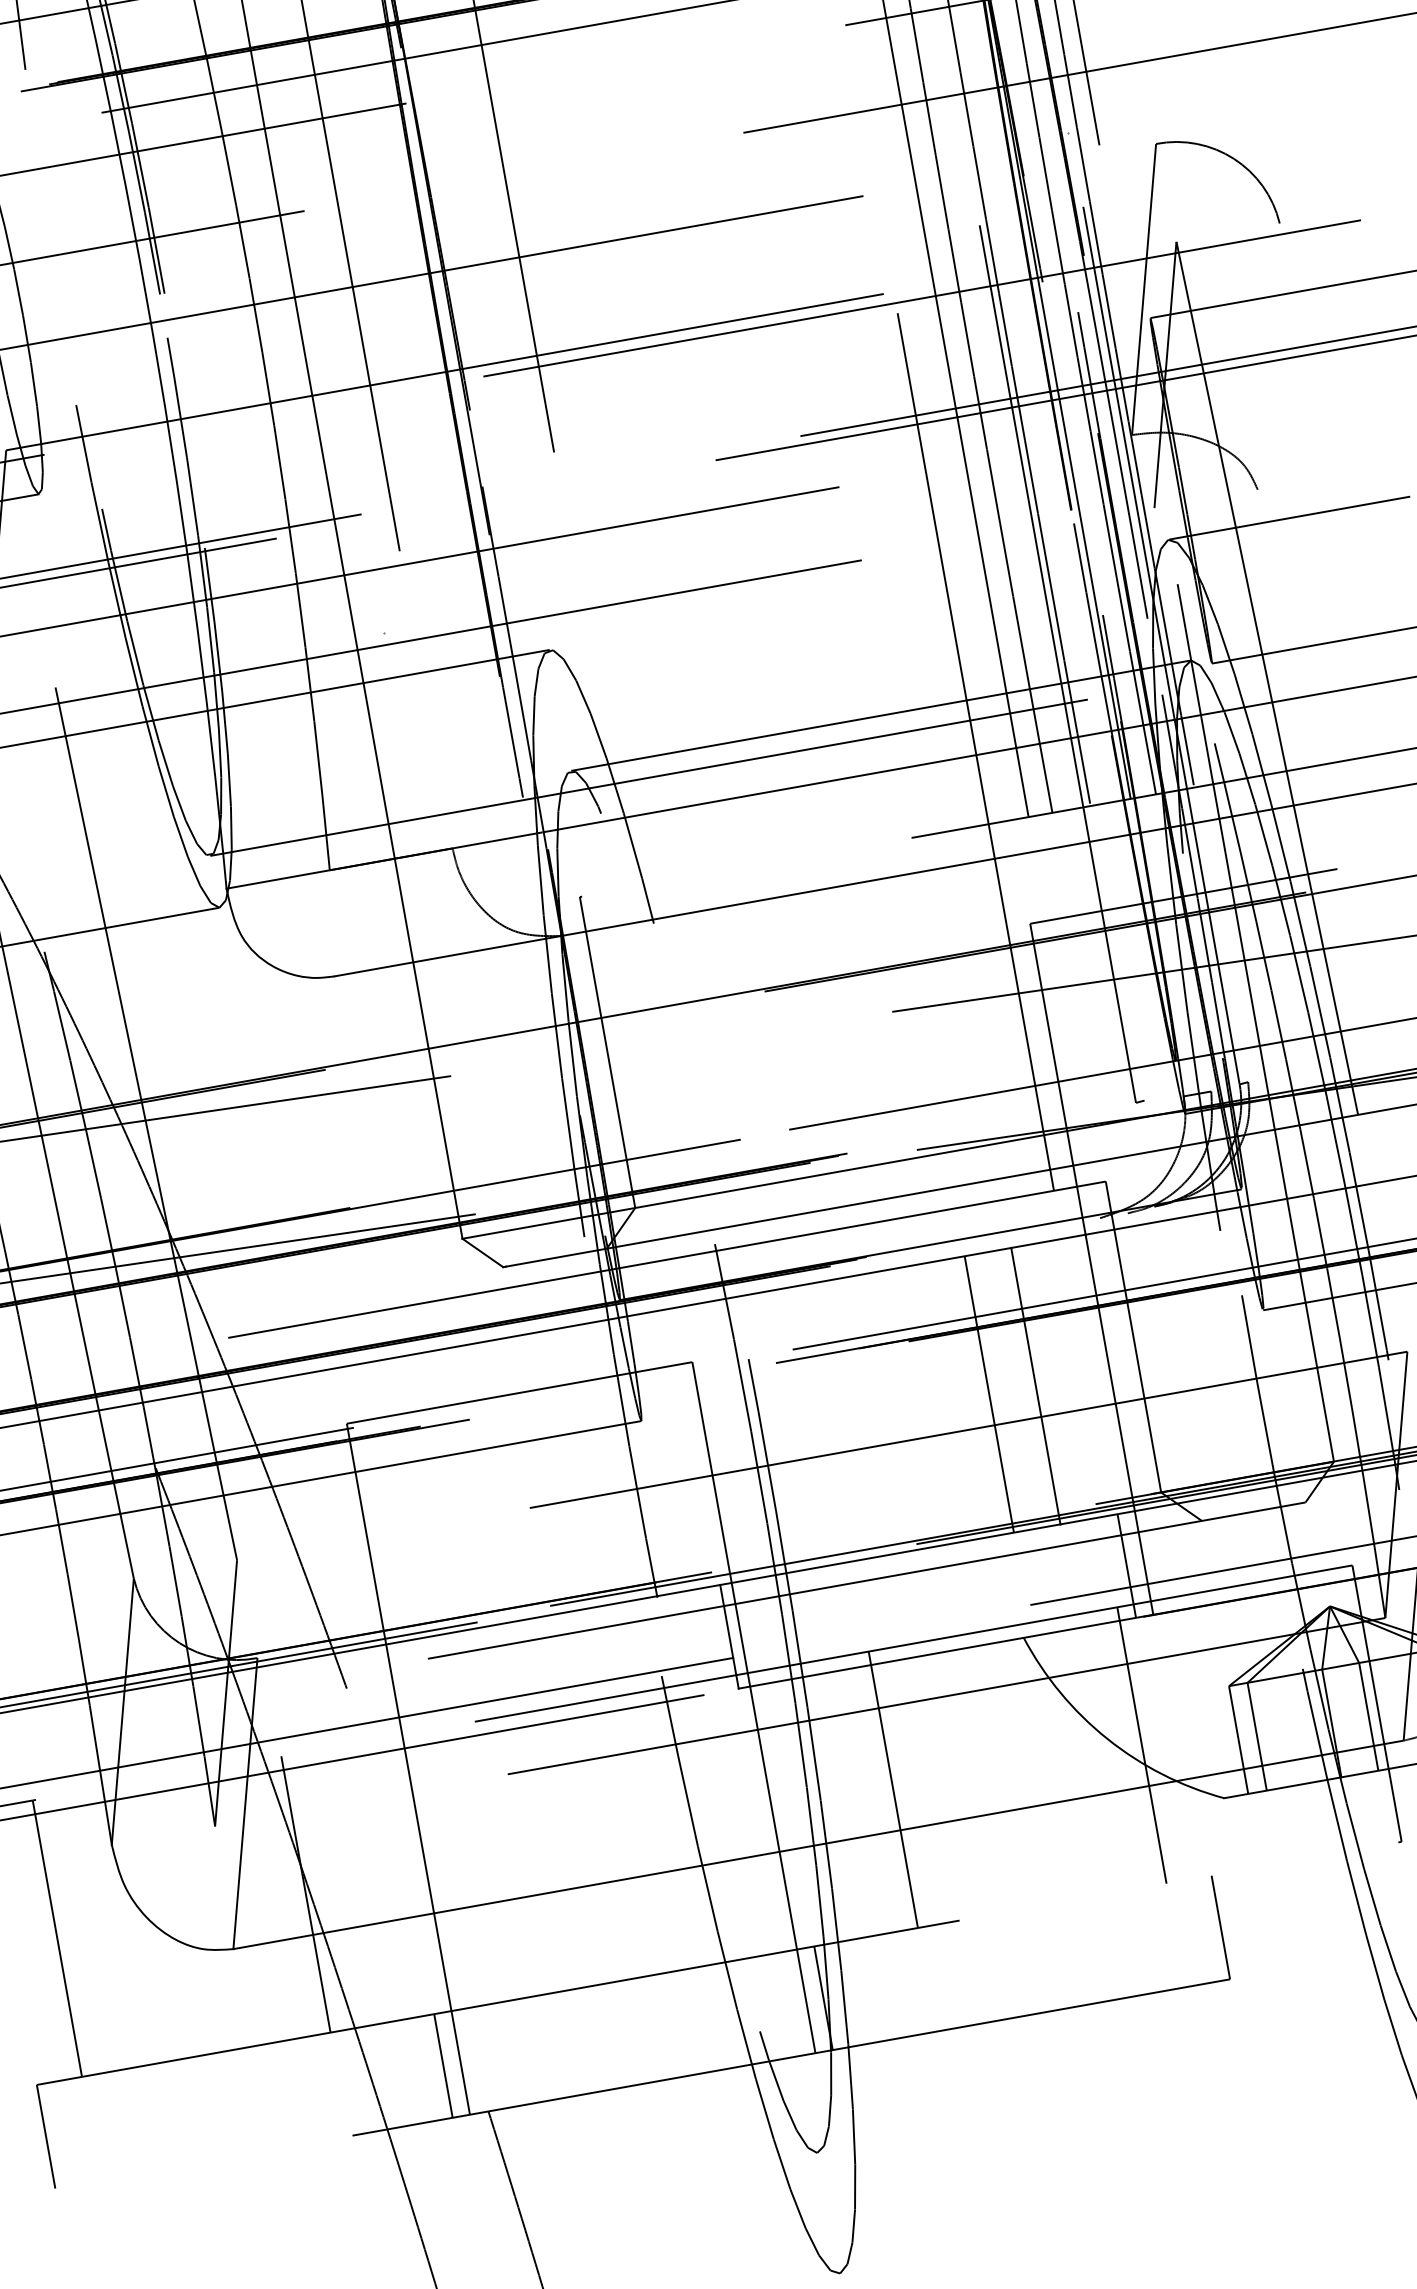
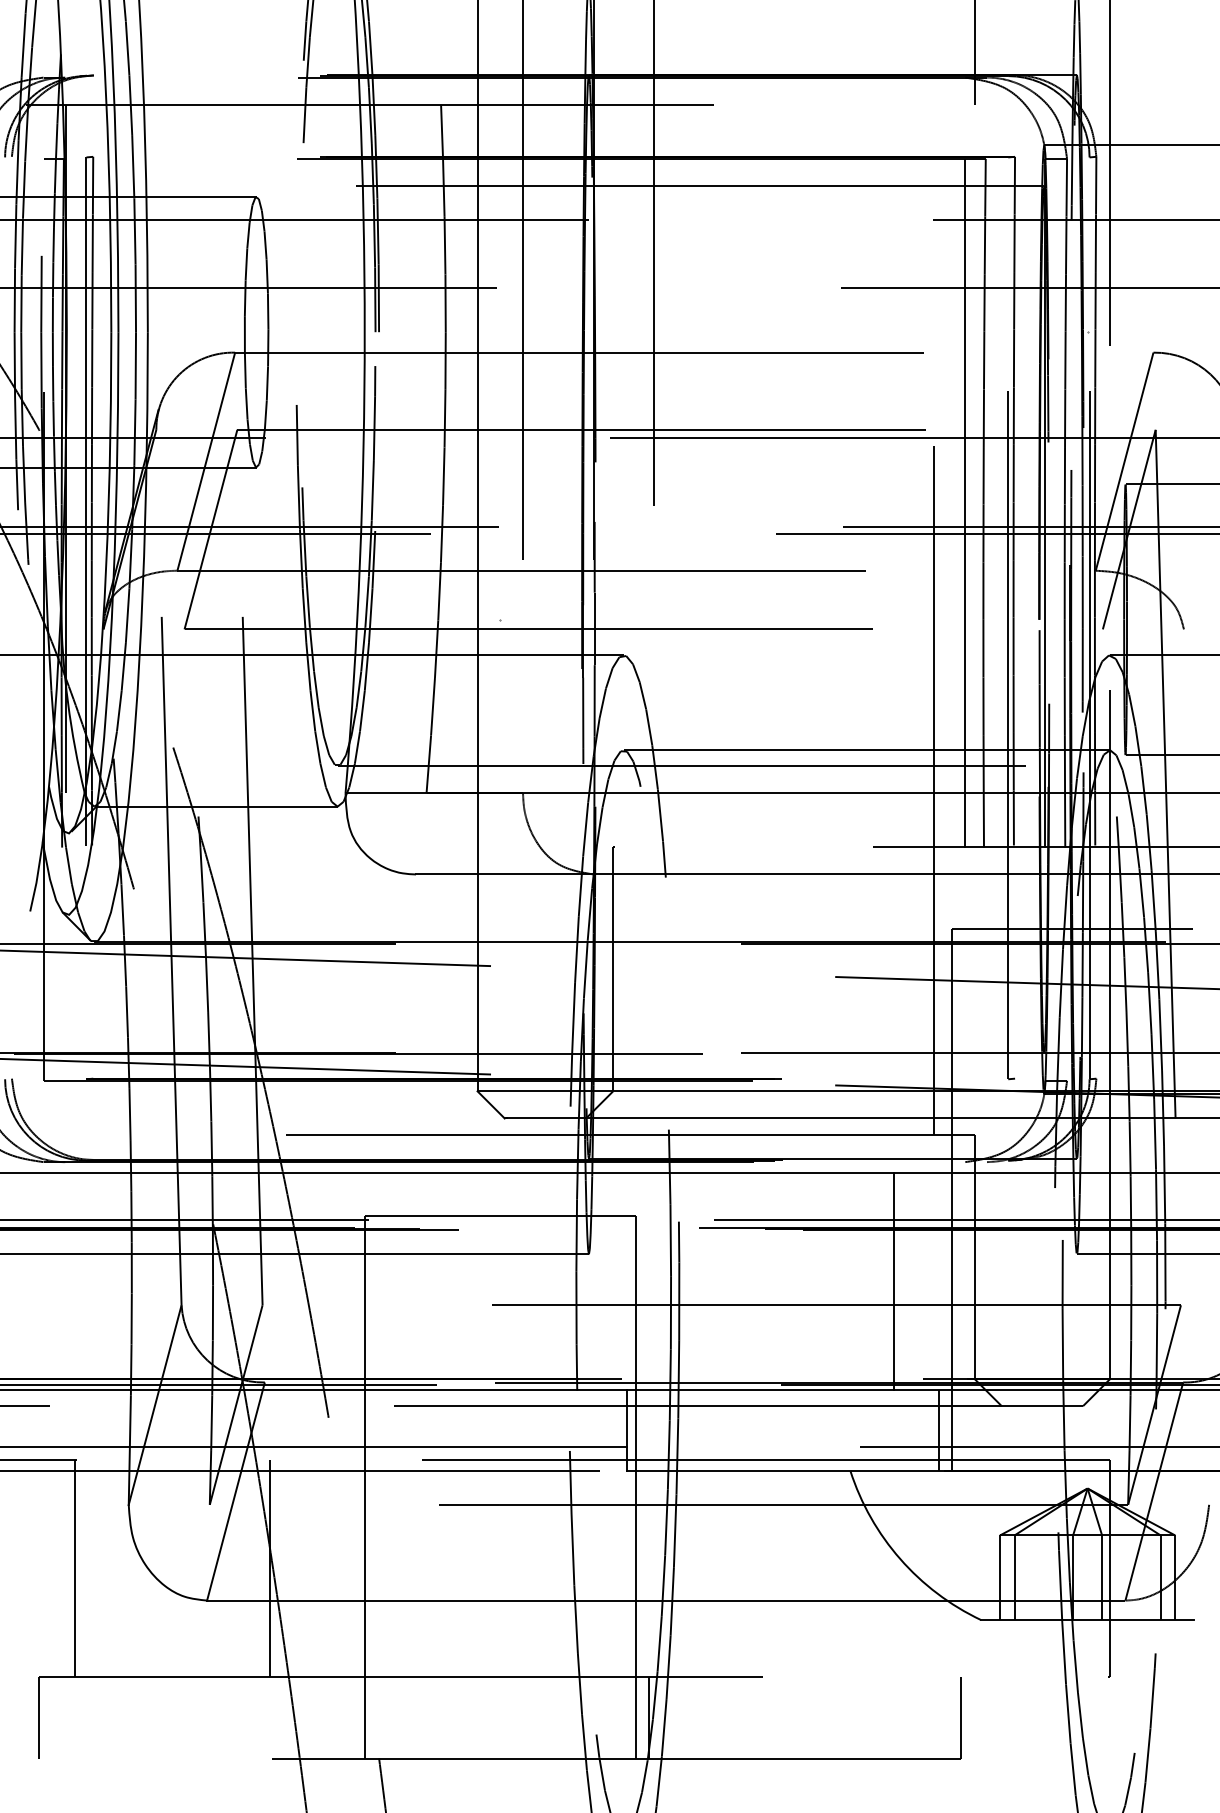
line: (989, 1393) -> (857, 1280), removed
line: (1141, 1745) -> (925, 1568), removed
line: (893, 1789) -> (730, 1568), removed
line: (443, 2065) -> (351, 1717), removed

